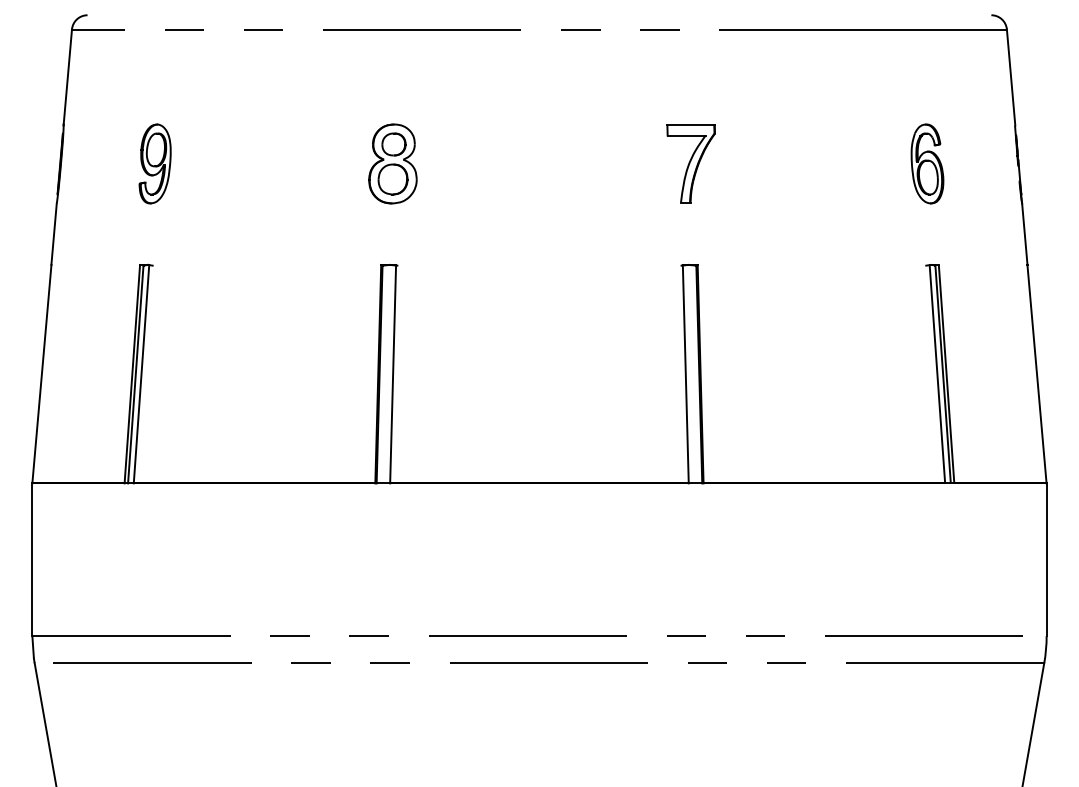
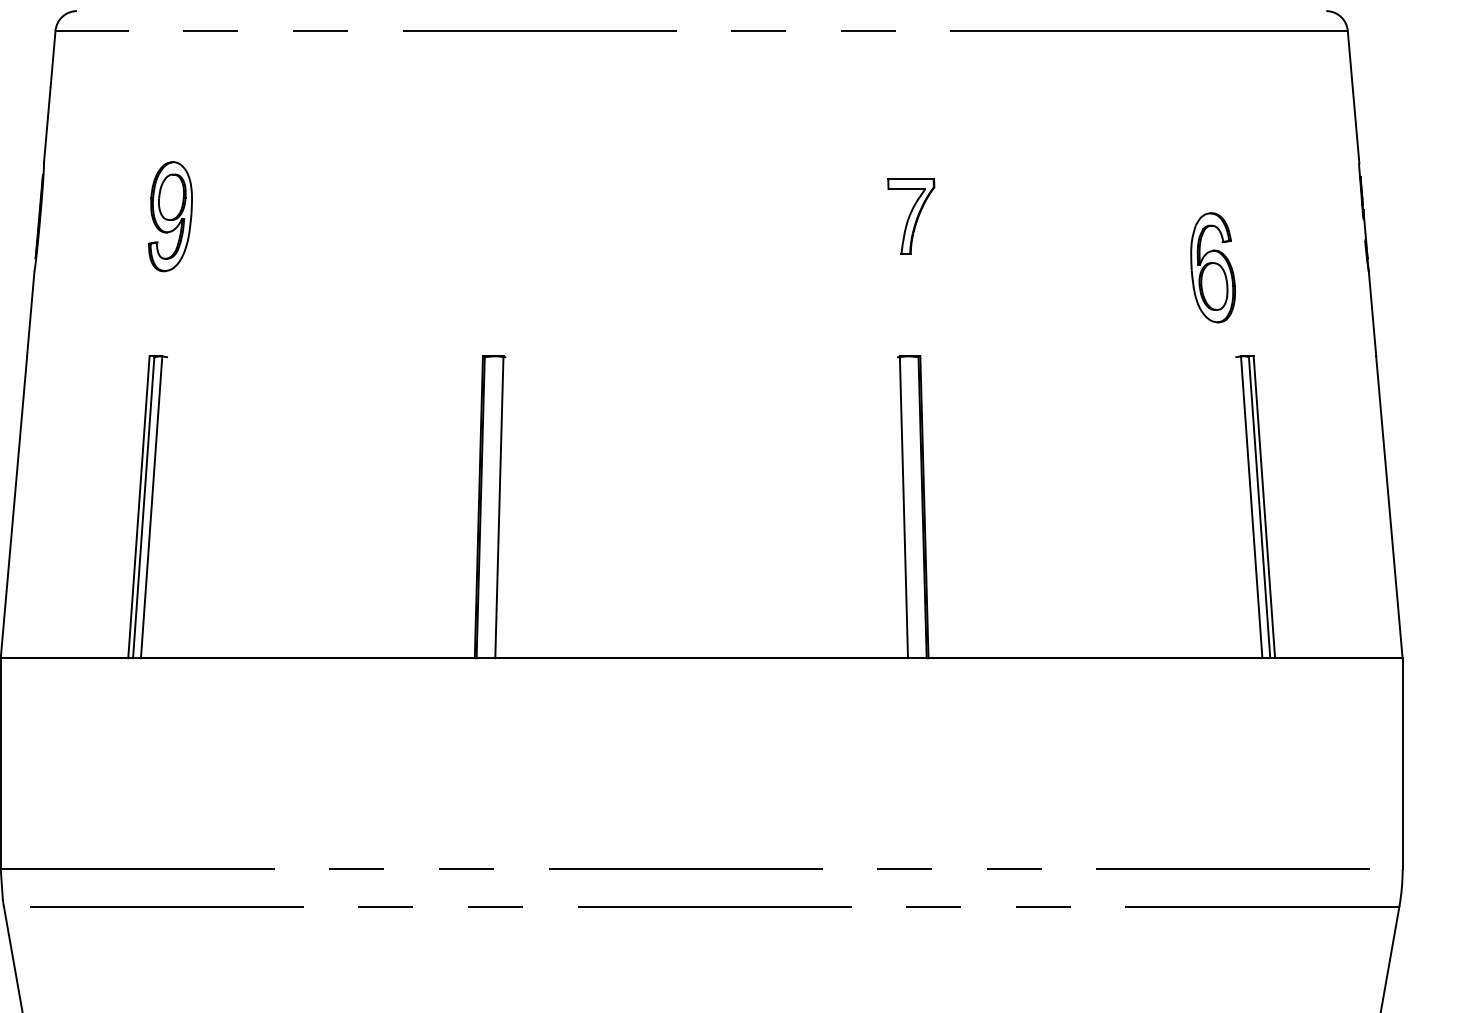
part: (392, 163) -> (498, 216), removed
part: (690, 163) -> (910, 216), size x0.7
part: (927, 163) -> (1213, 267), moved

